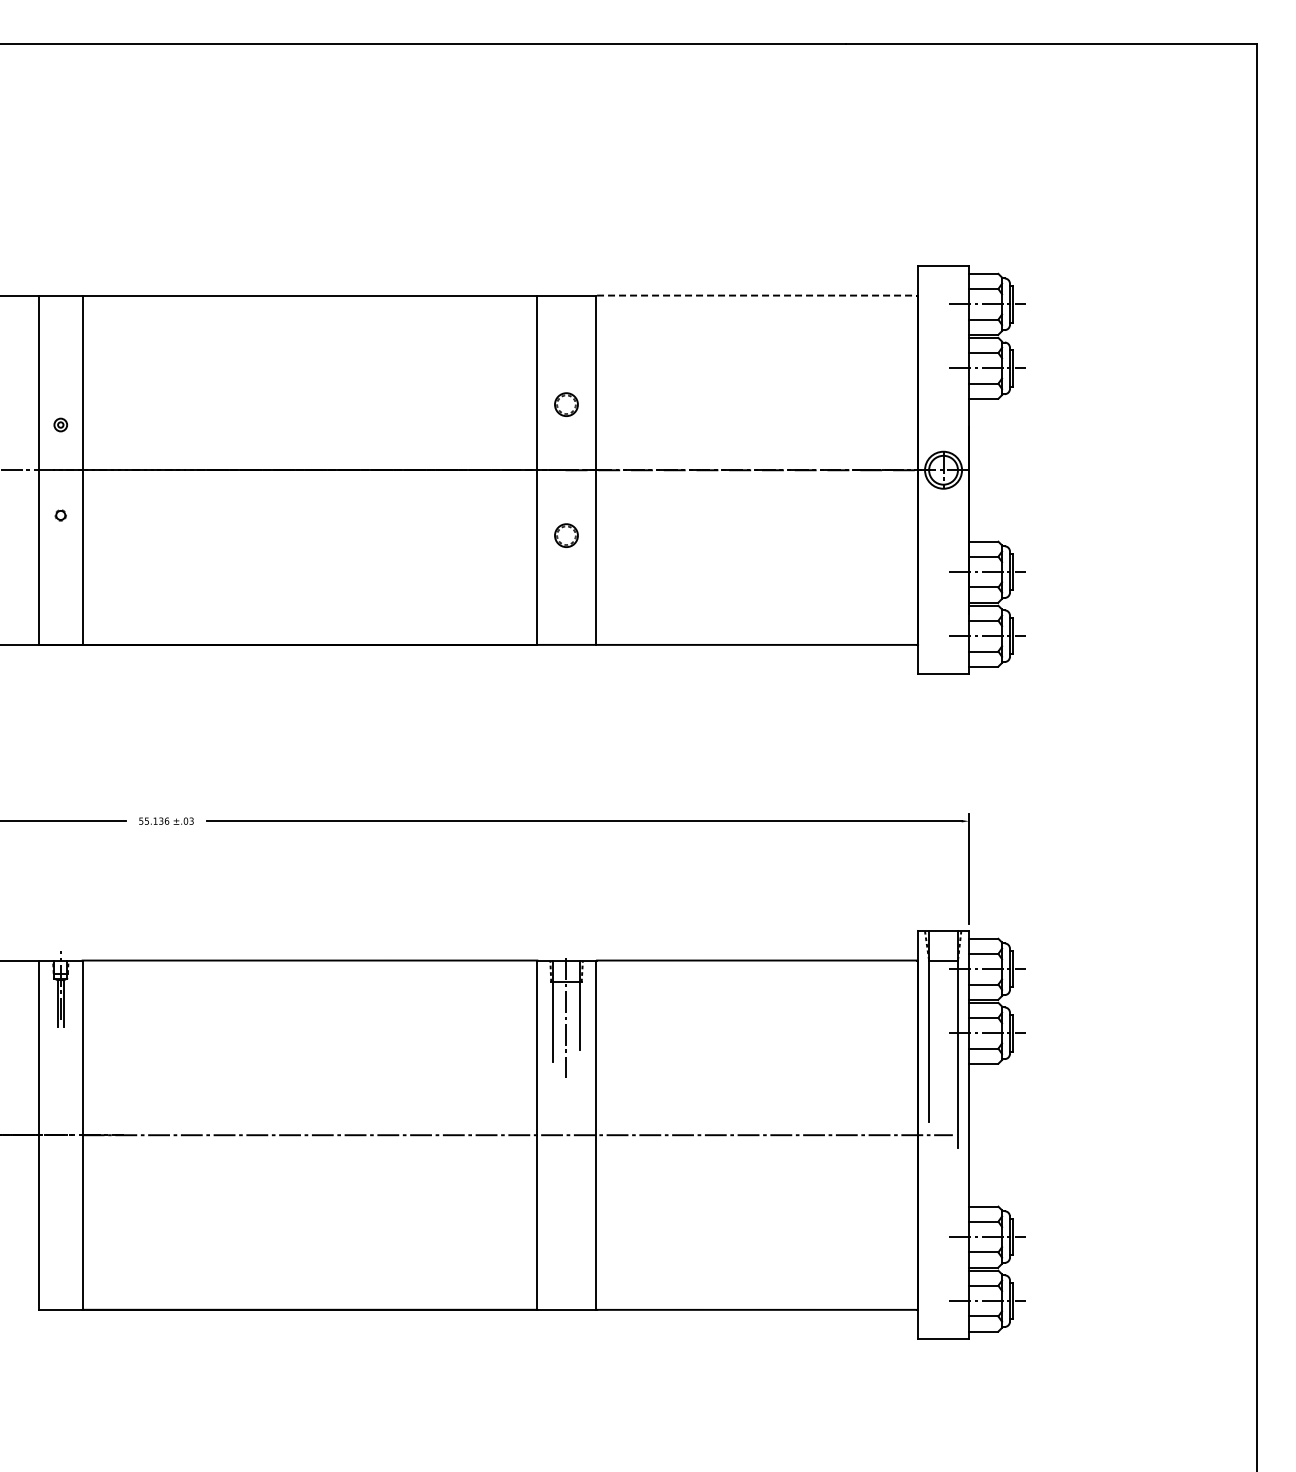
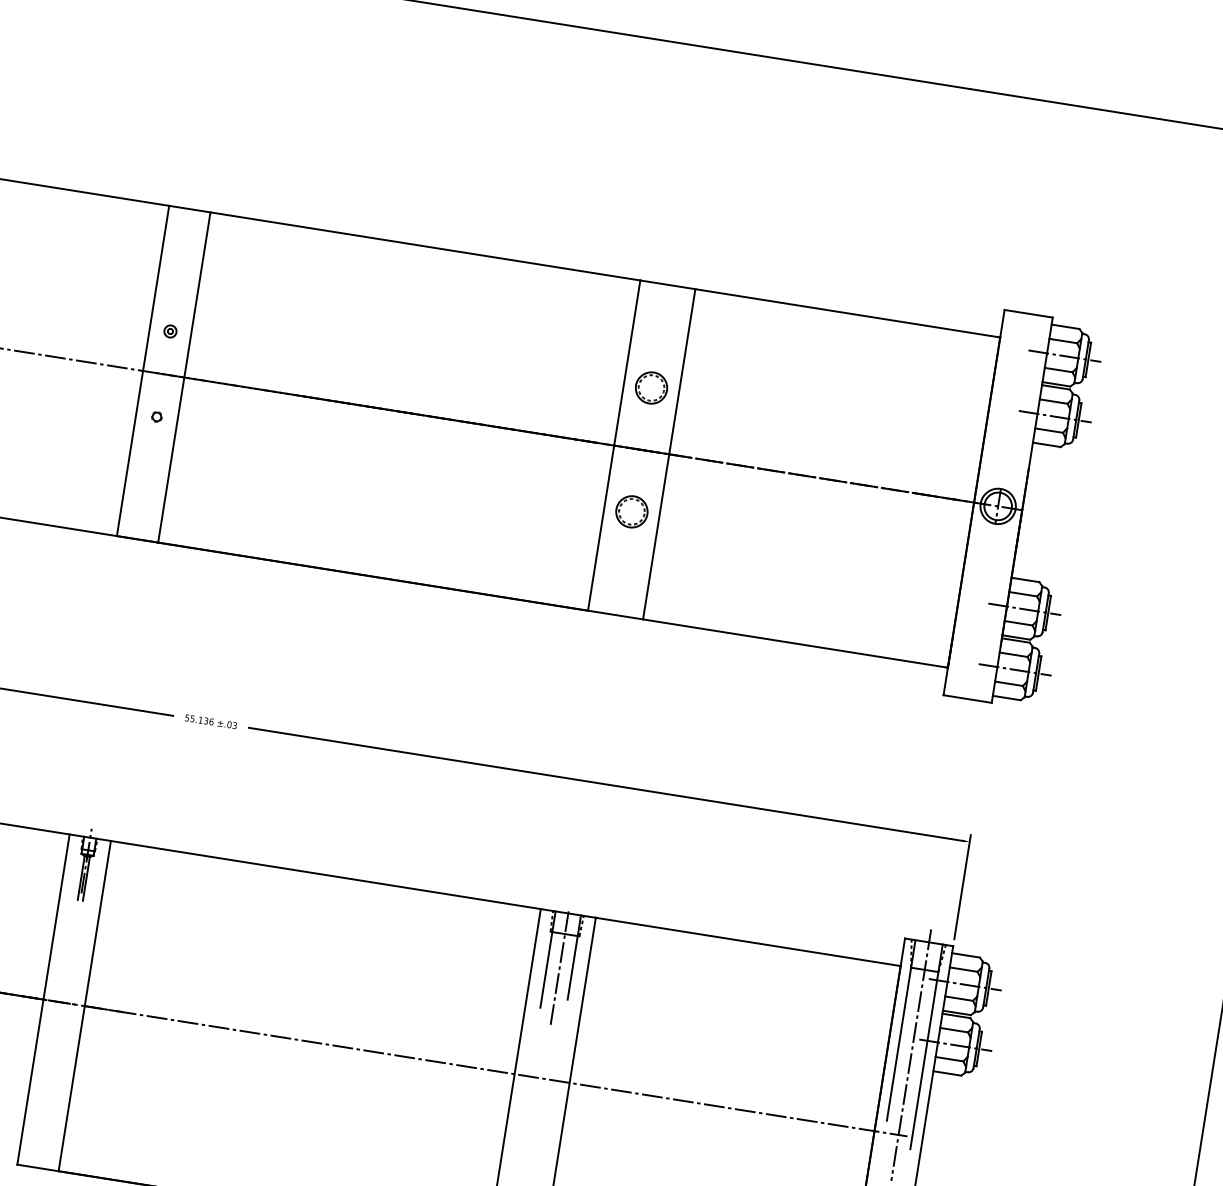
line: (757, 295) -> (848, 313), dashed -> solid
part: (566, 404) -> (651, 387), size x1.43
part: (566, 535) -> (631, 511), size x1.43
line: (943, 1050) -> (911, 1054), added

